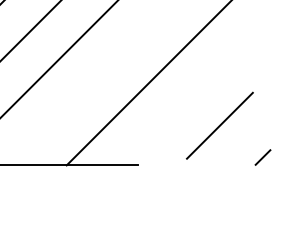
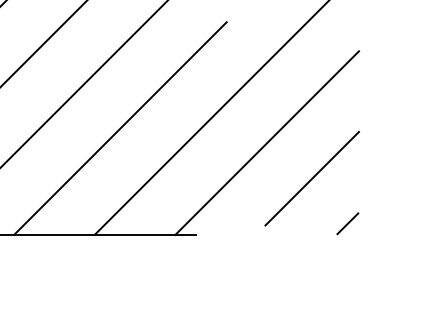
line: (84, 90) -> (119, 128), added
line: (187, 100) -> (266, 142), added
line: (262, 157) -> (347, 223), moved

